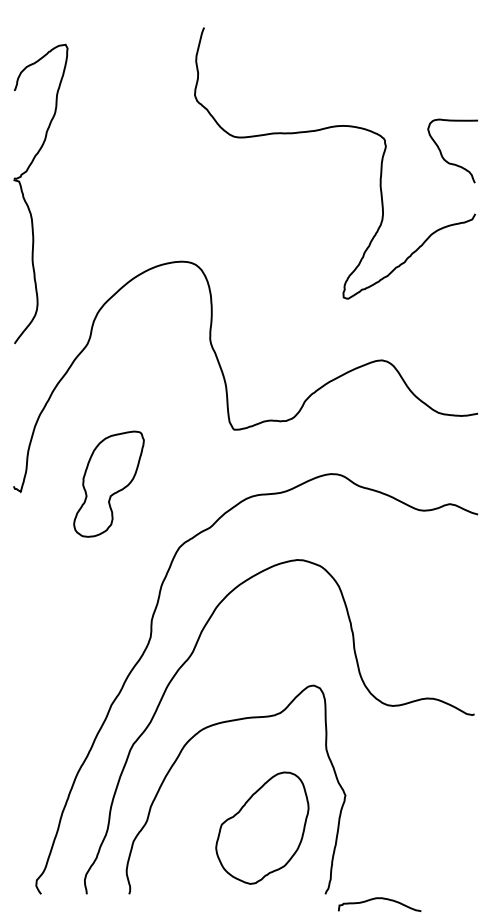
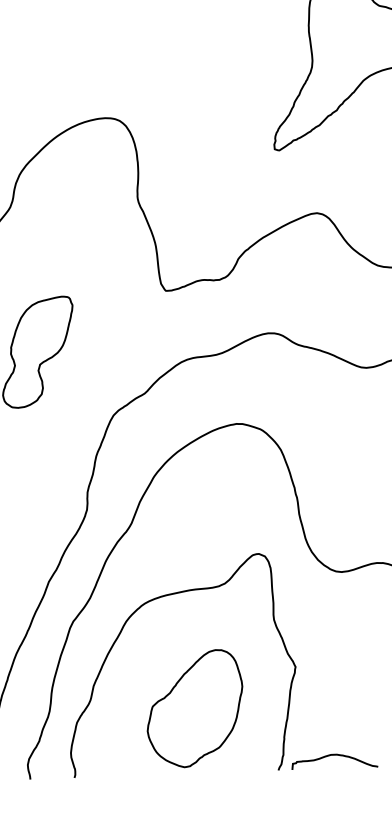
part: (262, 827) -> (195, 708), moved
curve: (379, 899) -> (334, 756), moved

